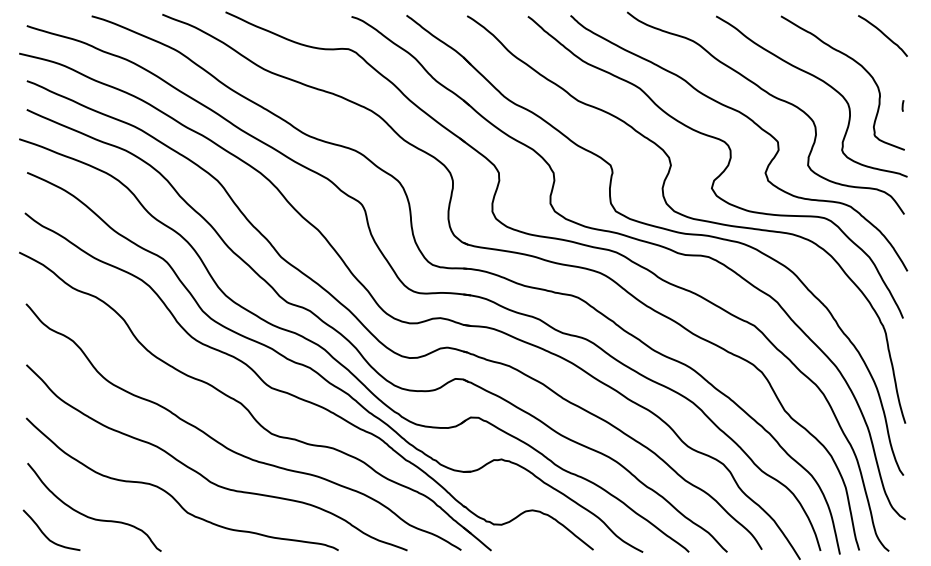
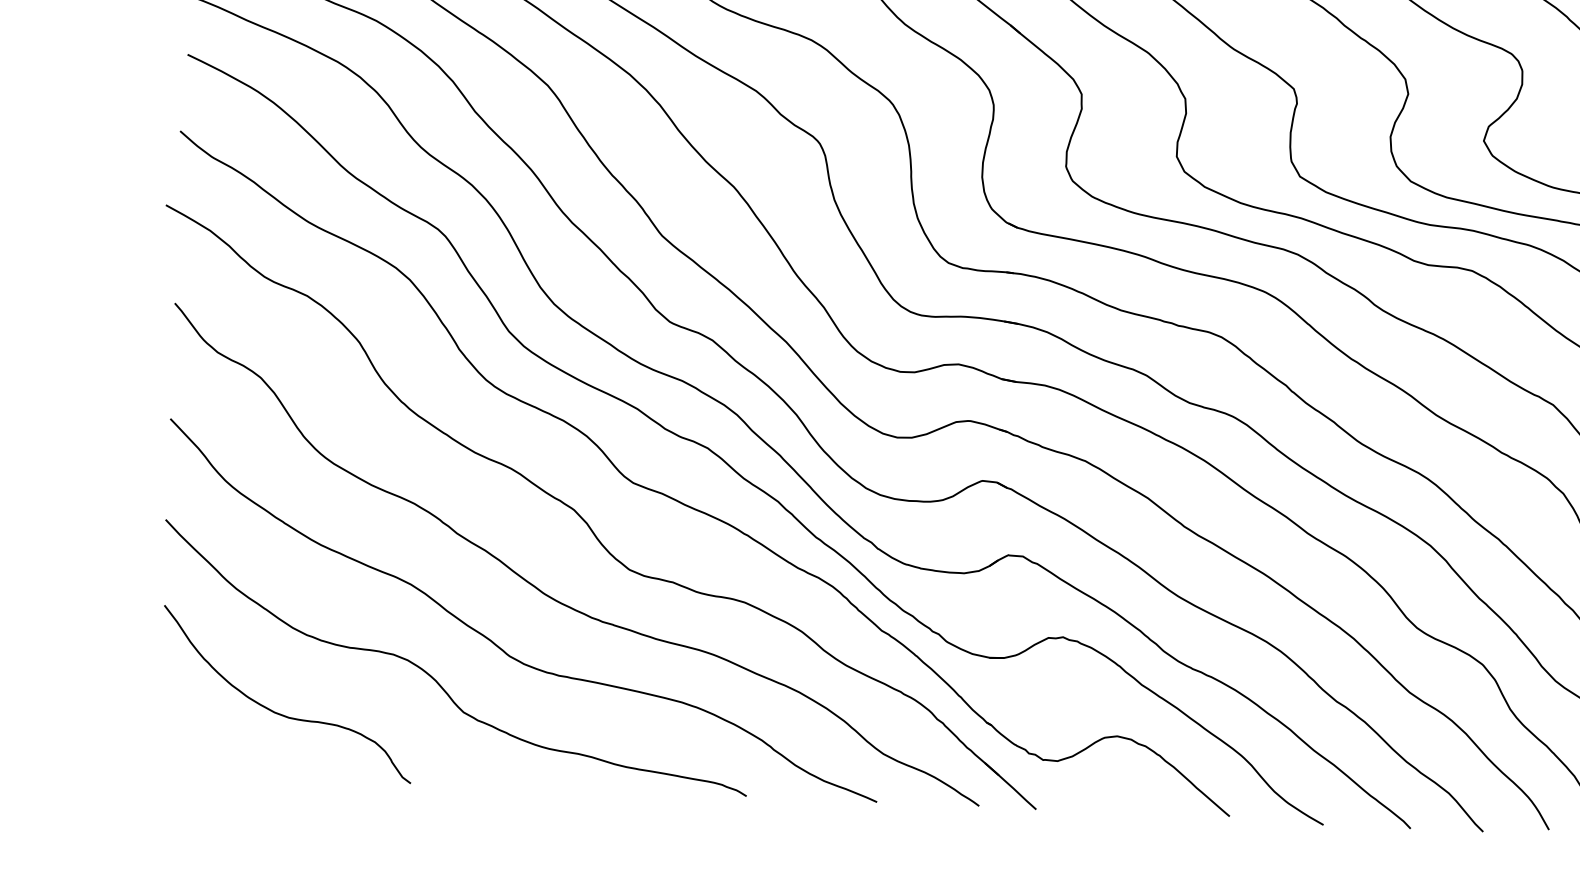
curve: (45, 534) -> (192, 741), removed

